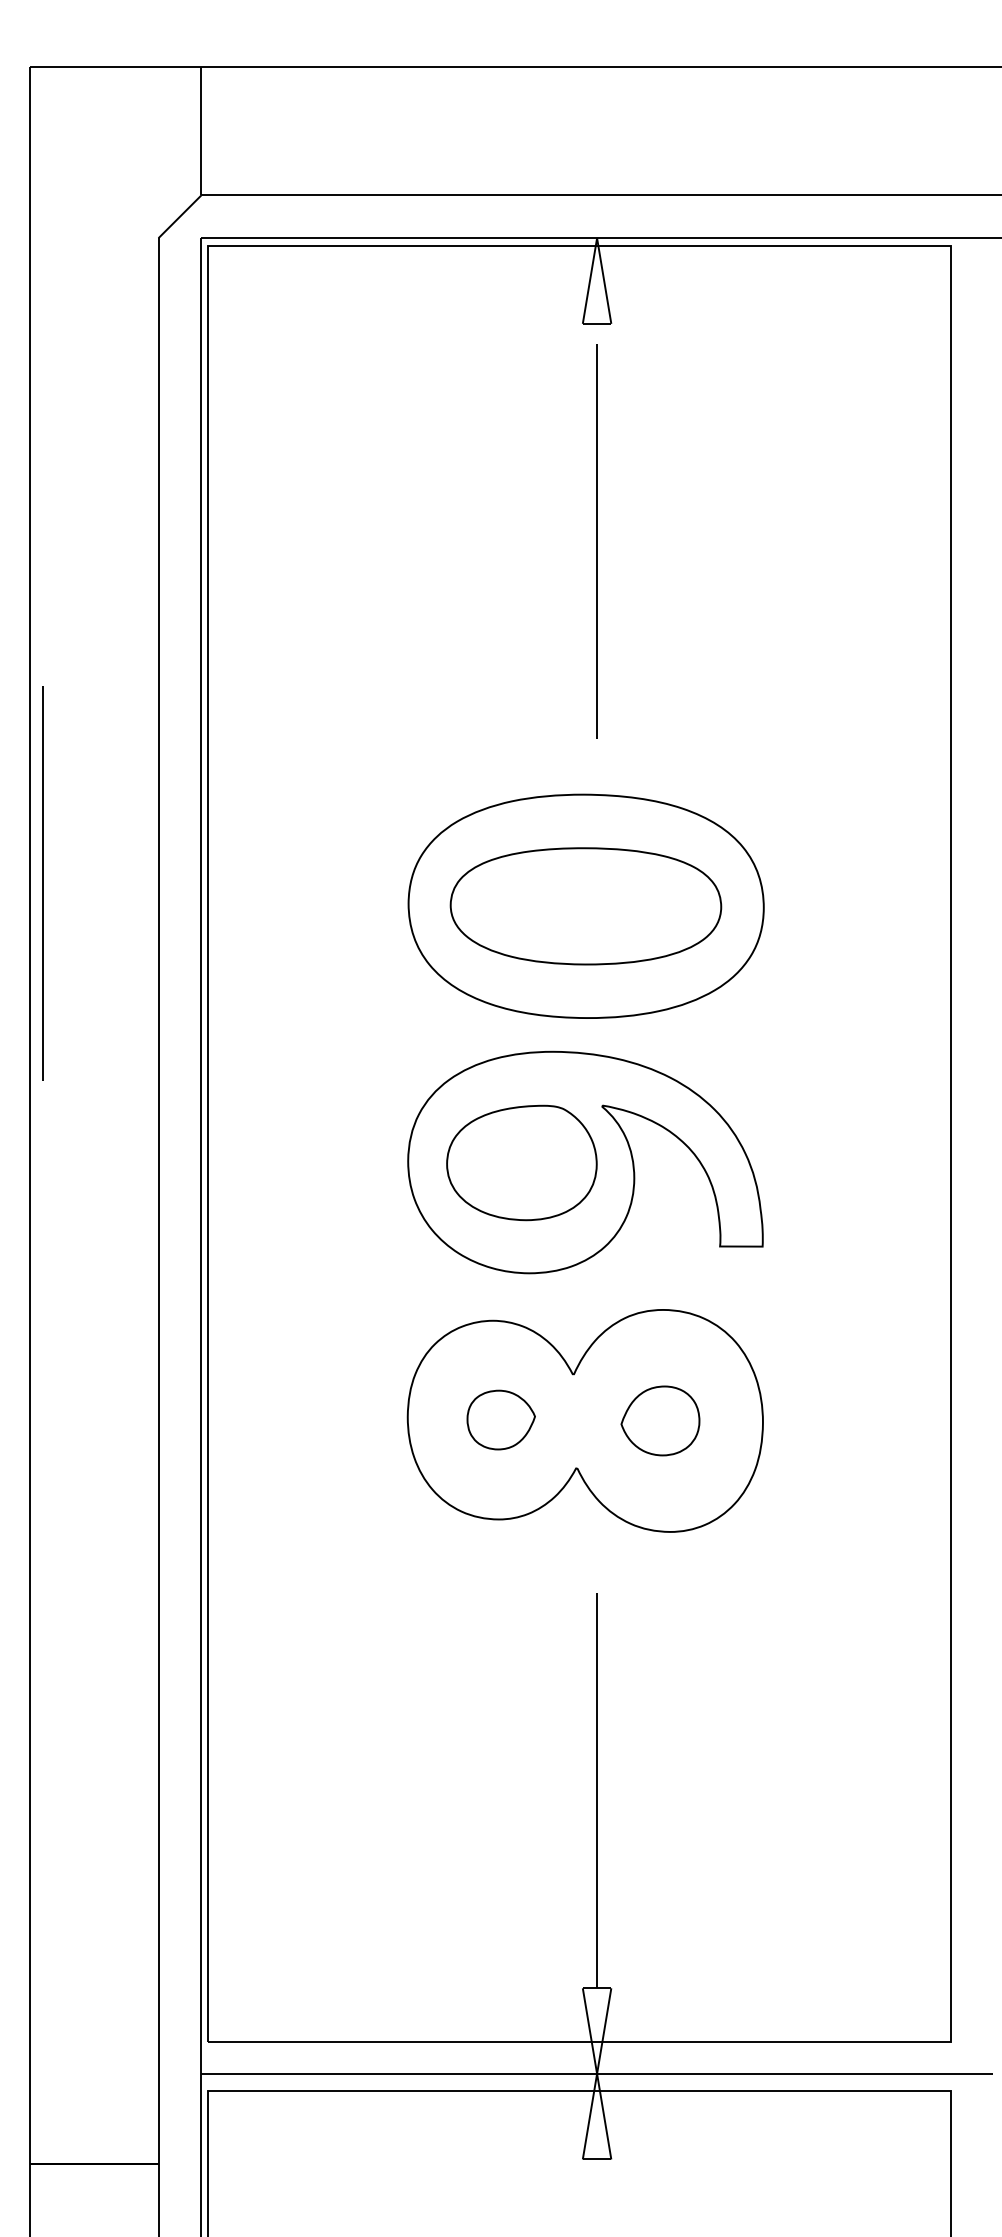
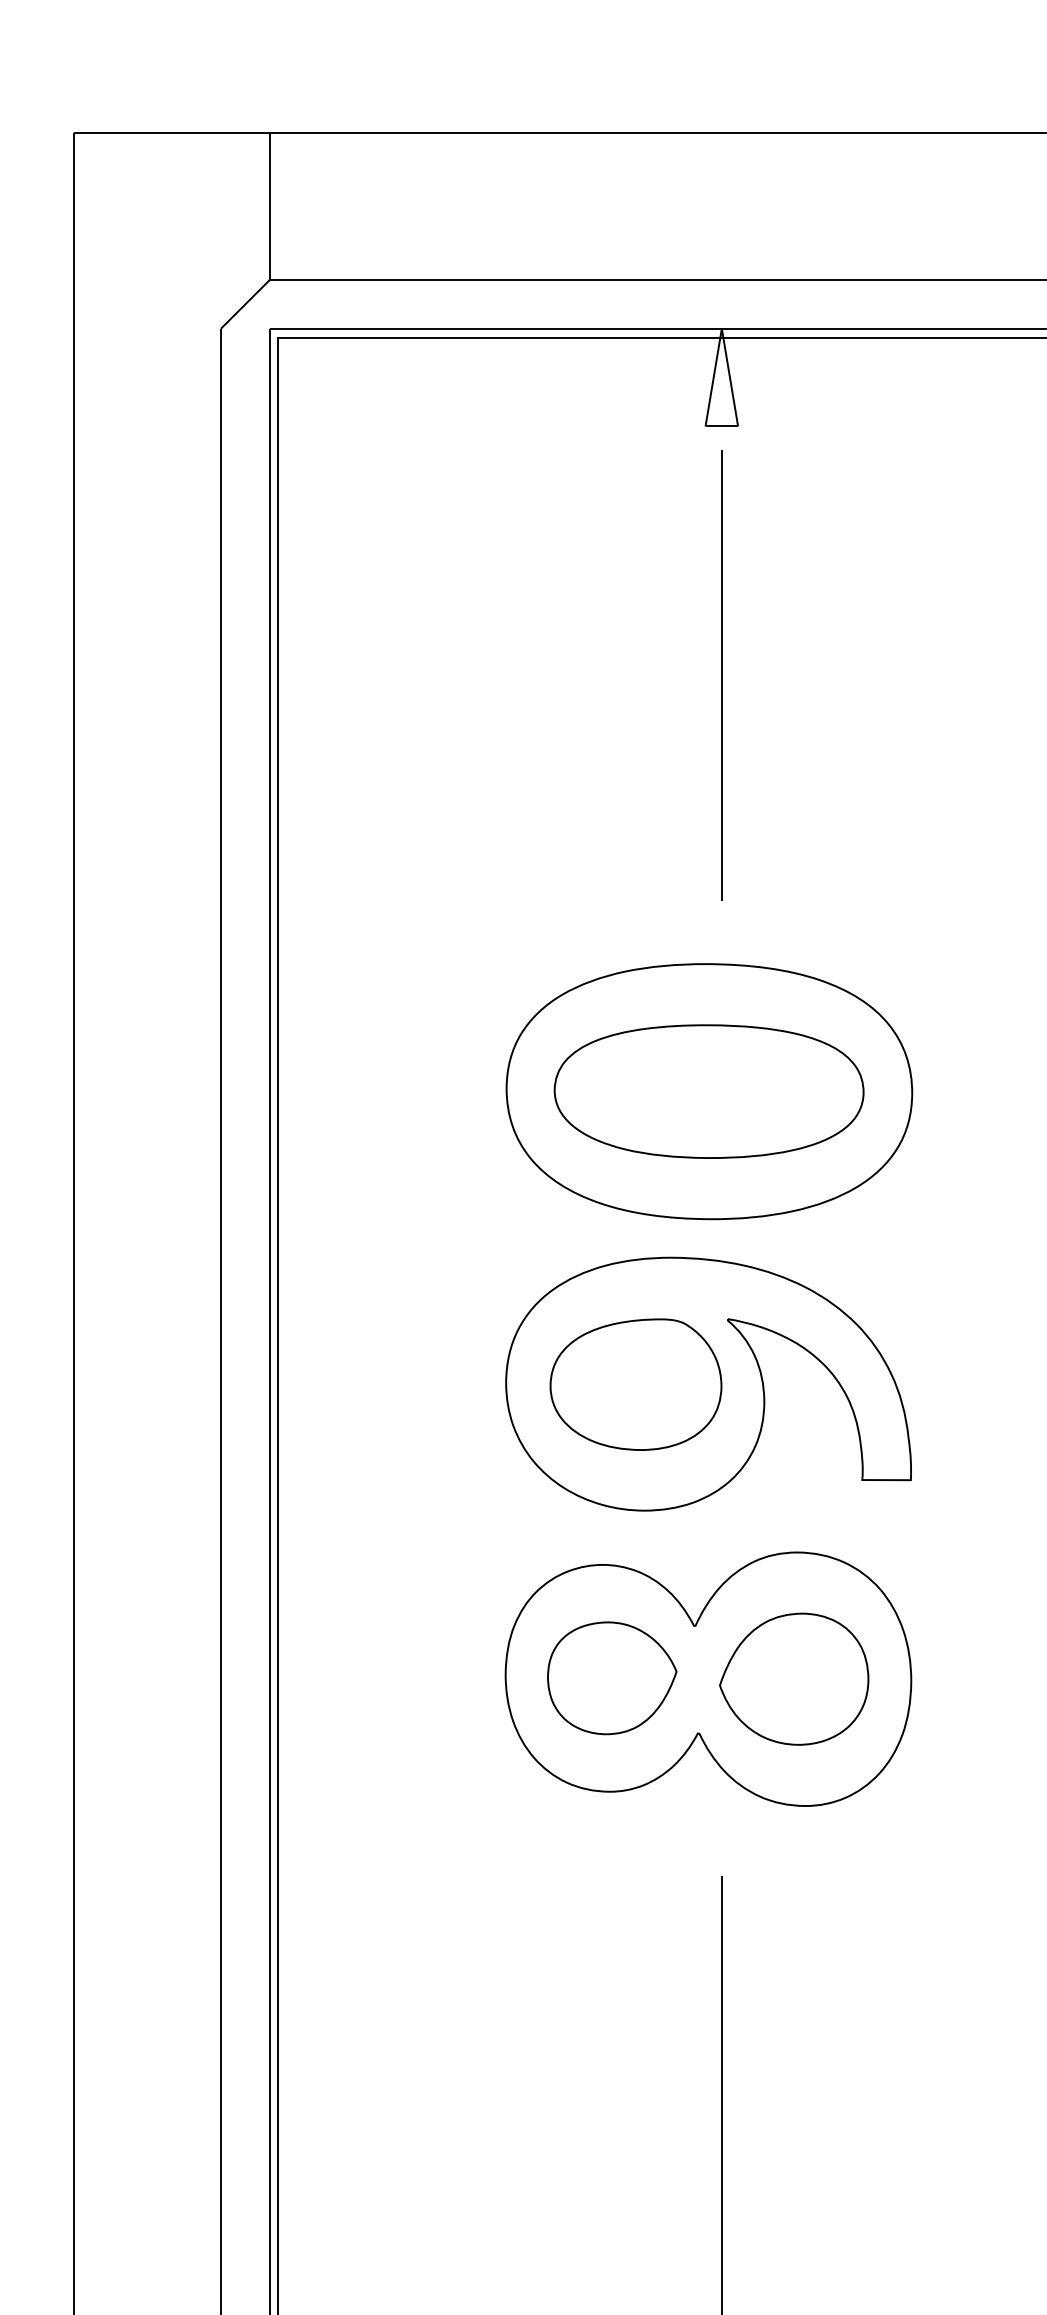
line: (42, 883) -> (88, 1065), removed
part: (501, 1419) -> (612, 1677), size x1.67
part: (660, 1420) -> (794, 1678), size x1.67

